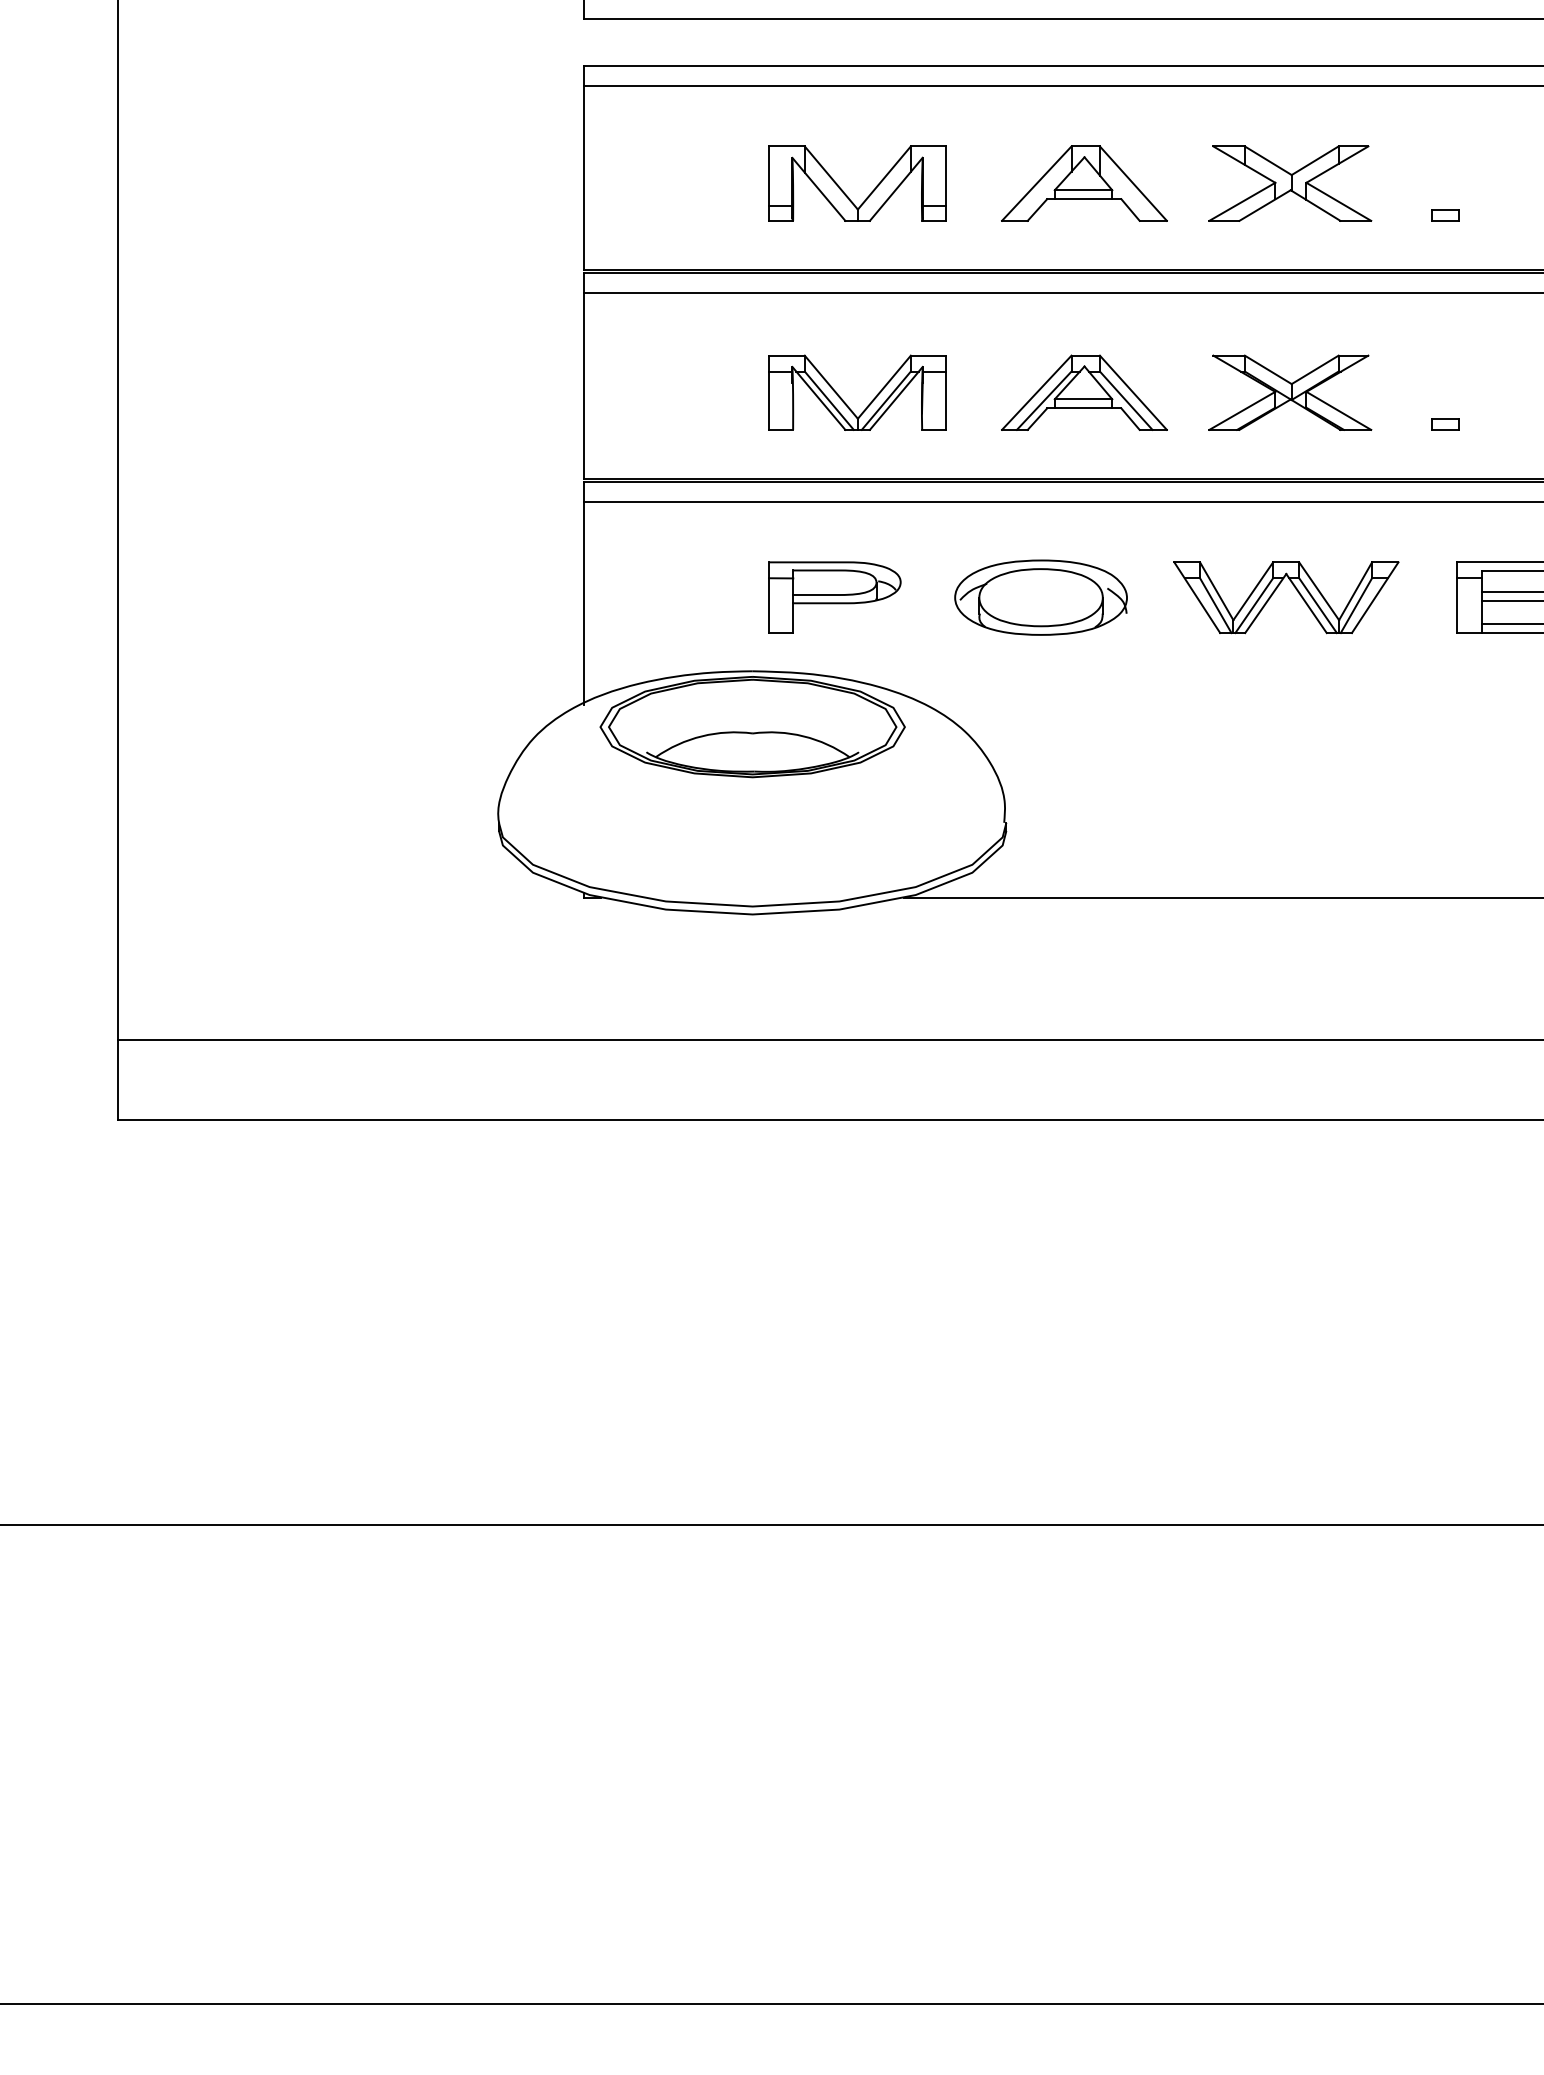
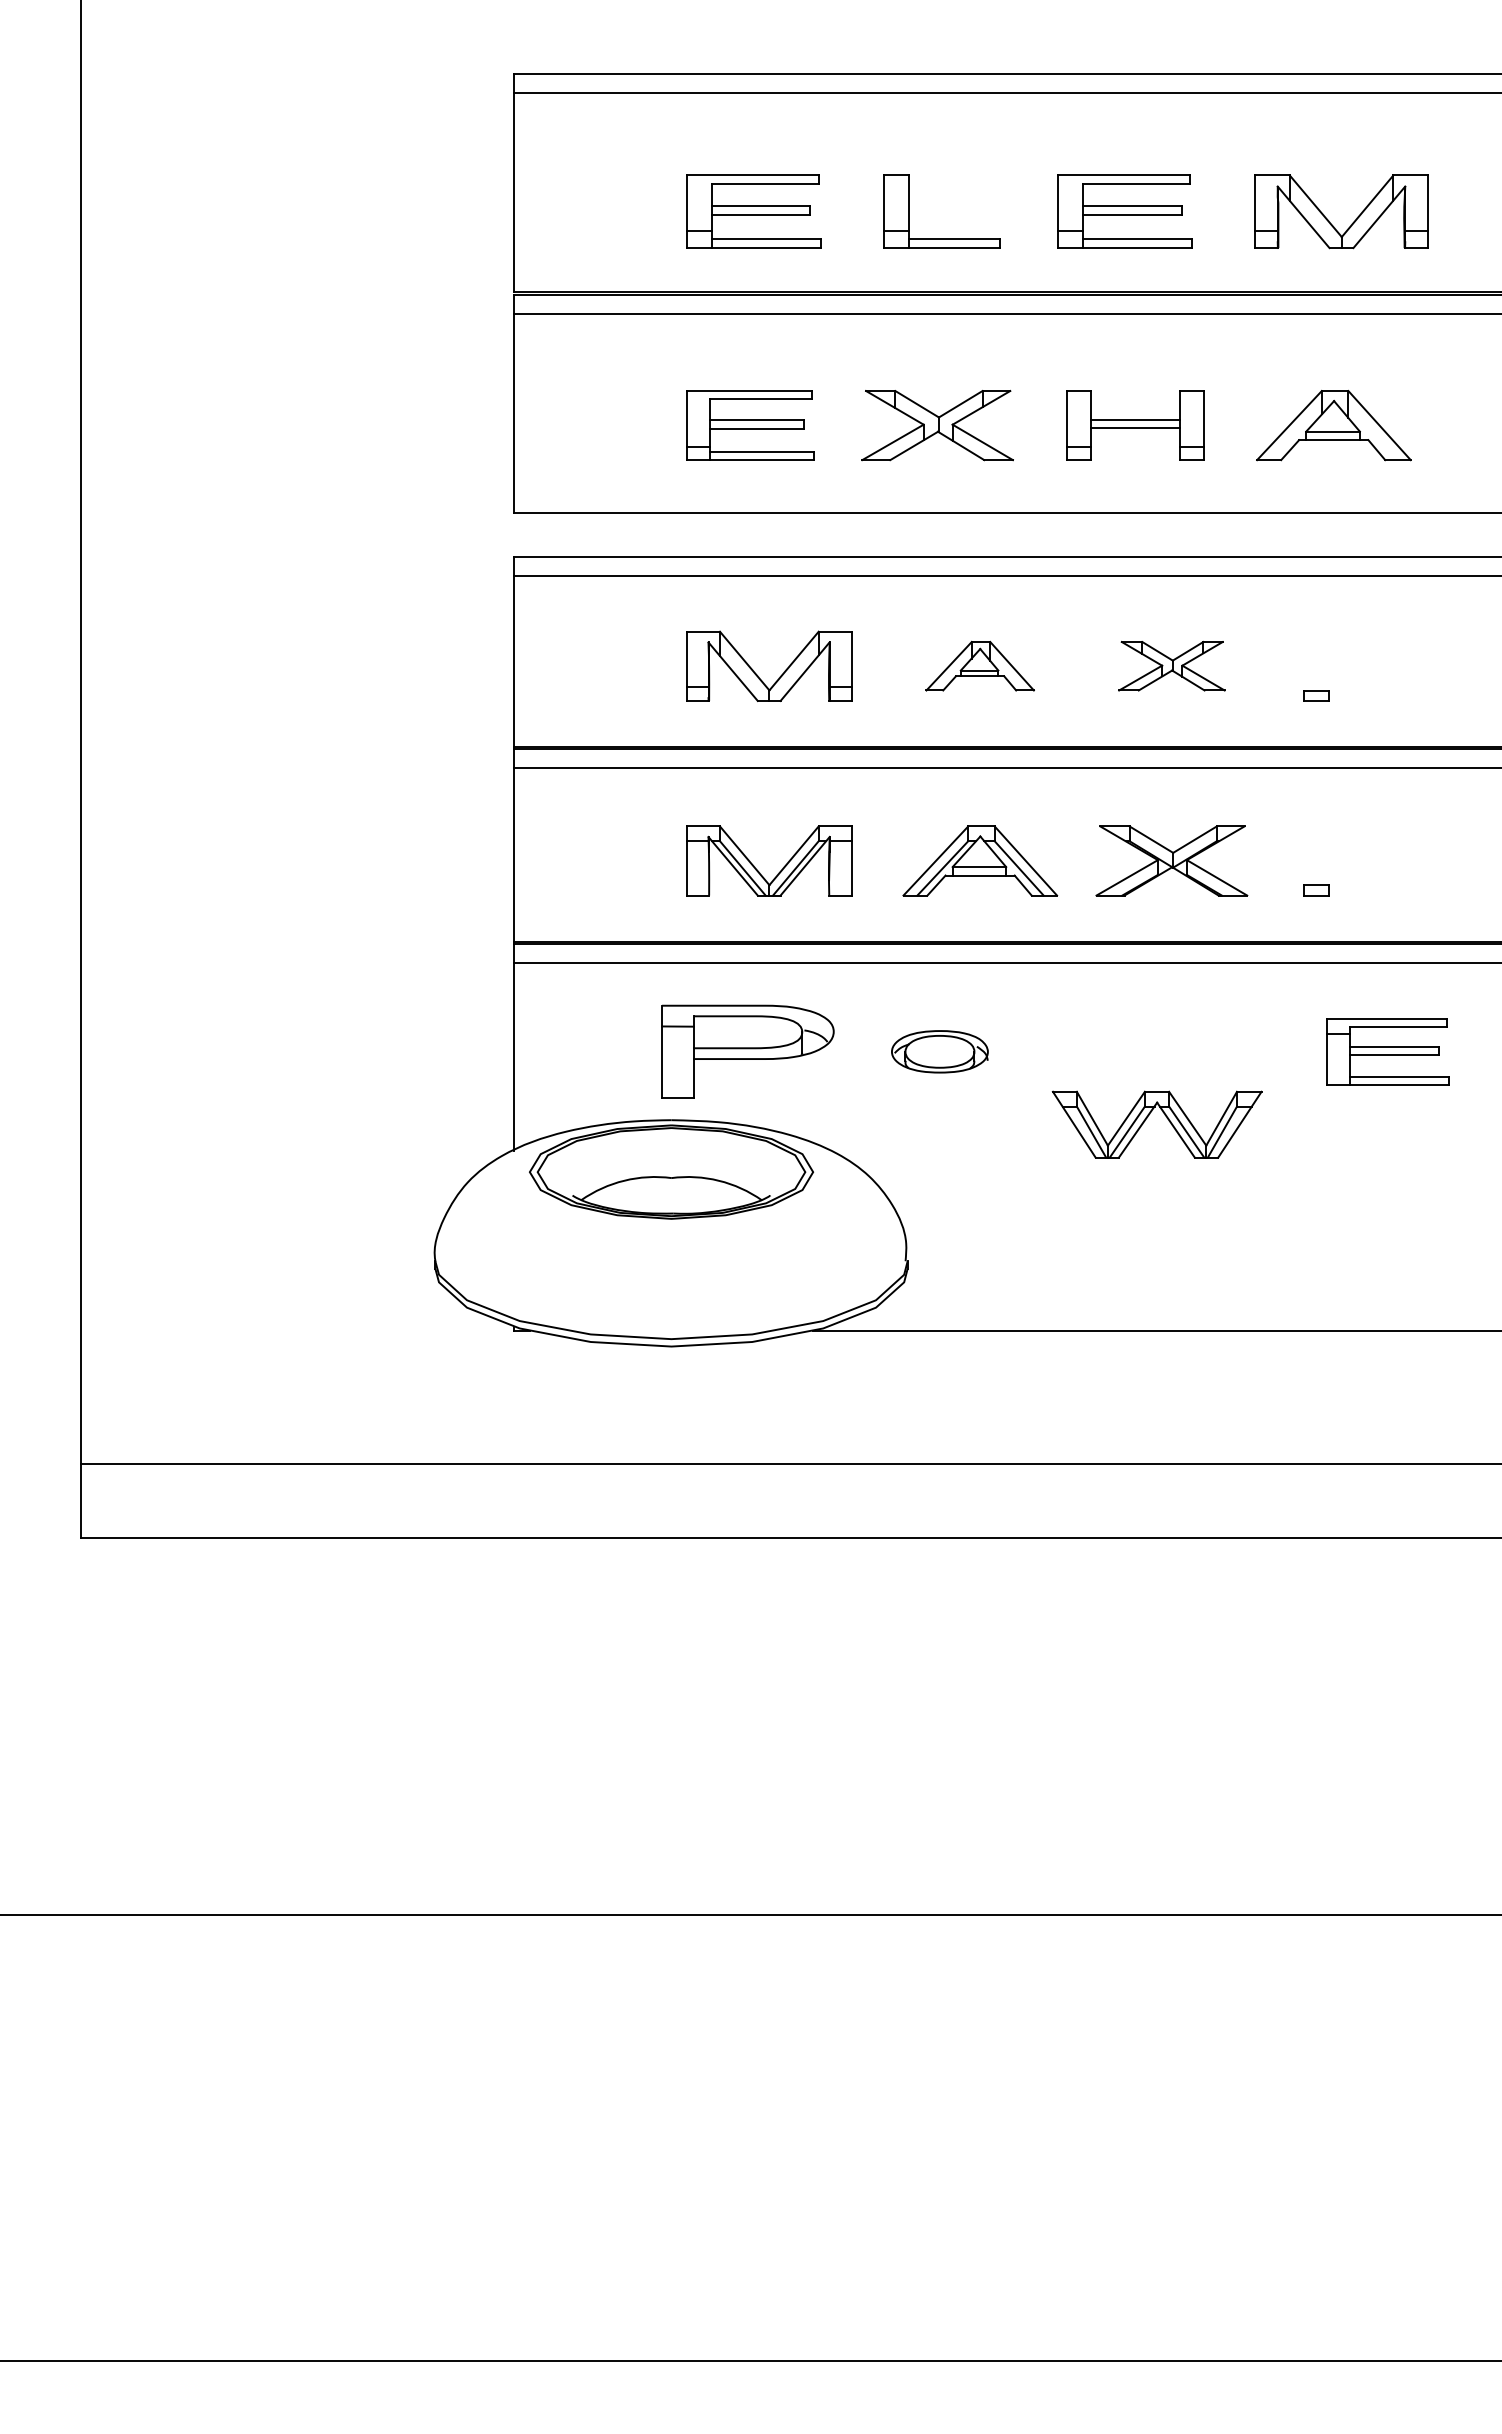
part: (1083, 182) -> (979, 665), size x0.7
part: (1289, 182) -> (1171, 665), size x0.7
part: (1275, 591) -> (1147, 1118), moved
part: (834, 597) -> (747, 1051), size x1.4
part: (1040, 597) -> (939, 1051), size x0.6

